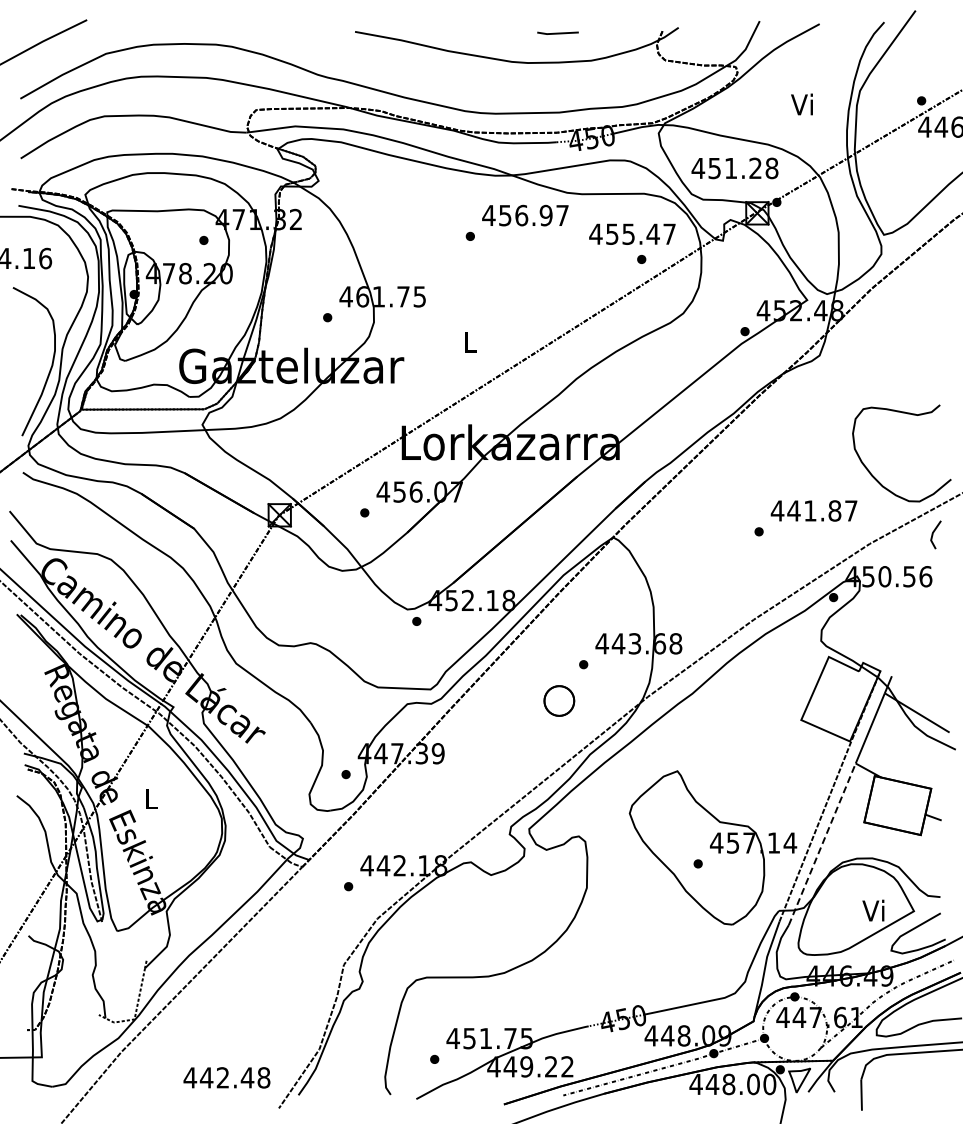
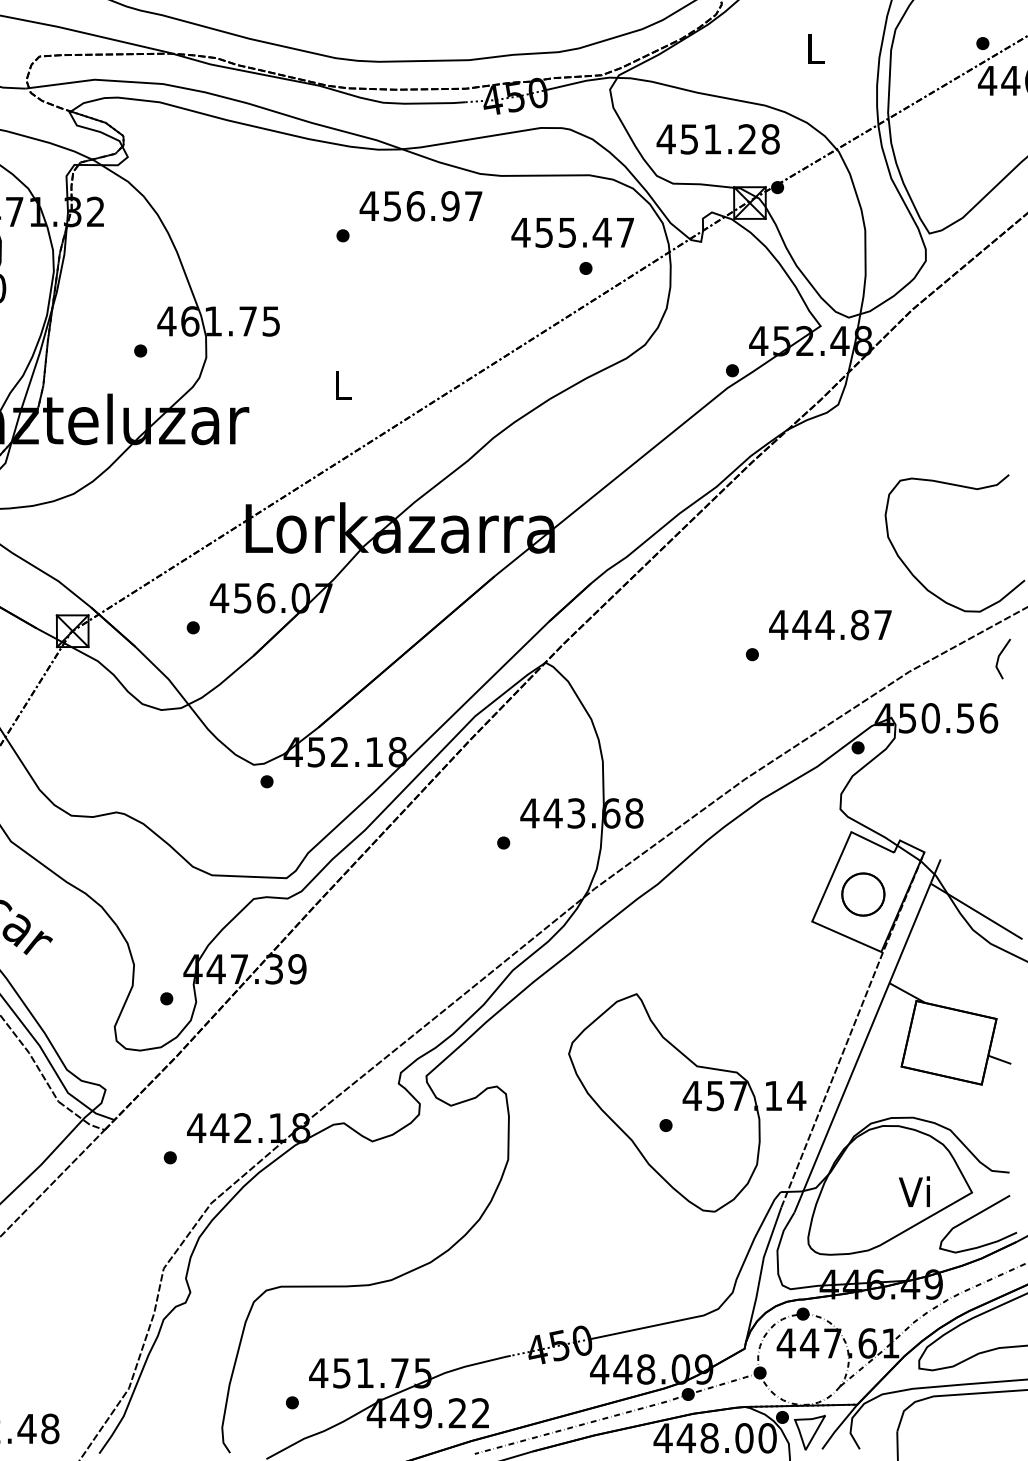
text: (801, 104) -> (812, 48), Vi -> L
text: (810, 510) -> (825, 624), 441.87 -> 444.87
part: (559, 700) -> (863, 893), moved
line: (822, 843) -> (842, 1096), dashed -> solid

